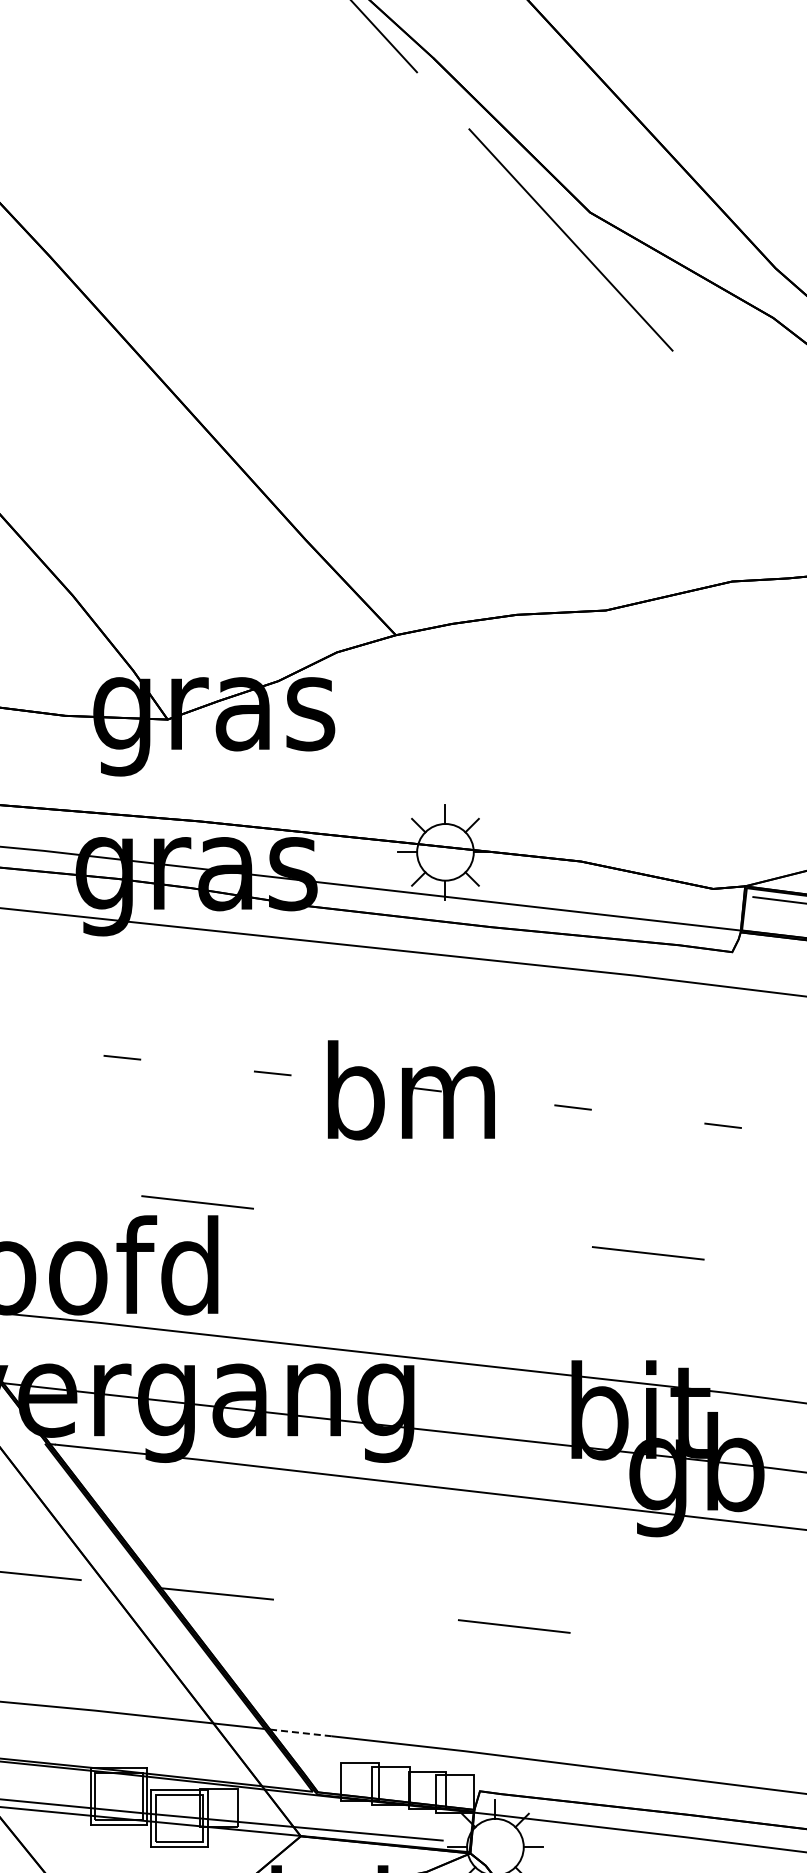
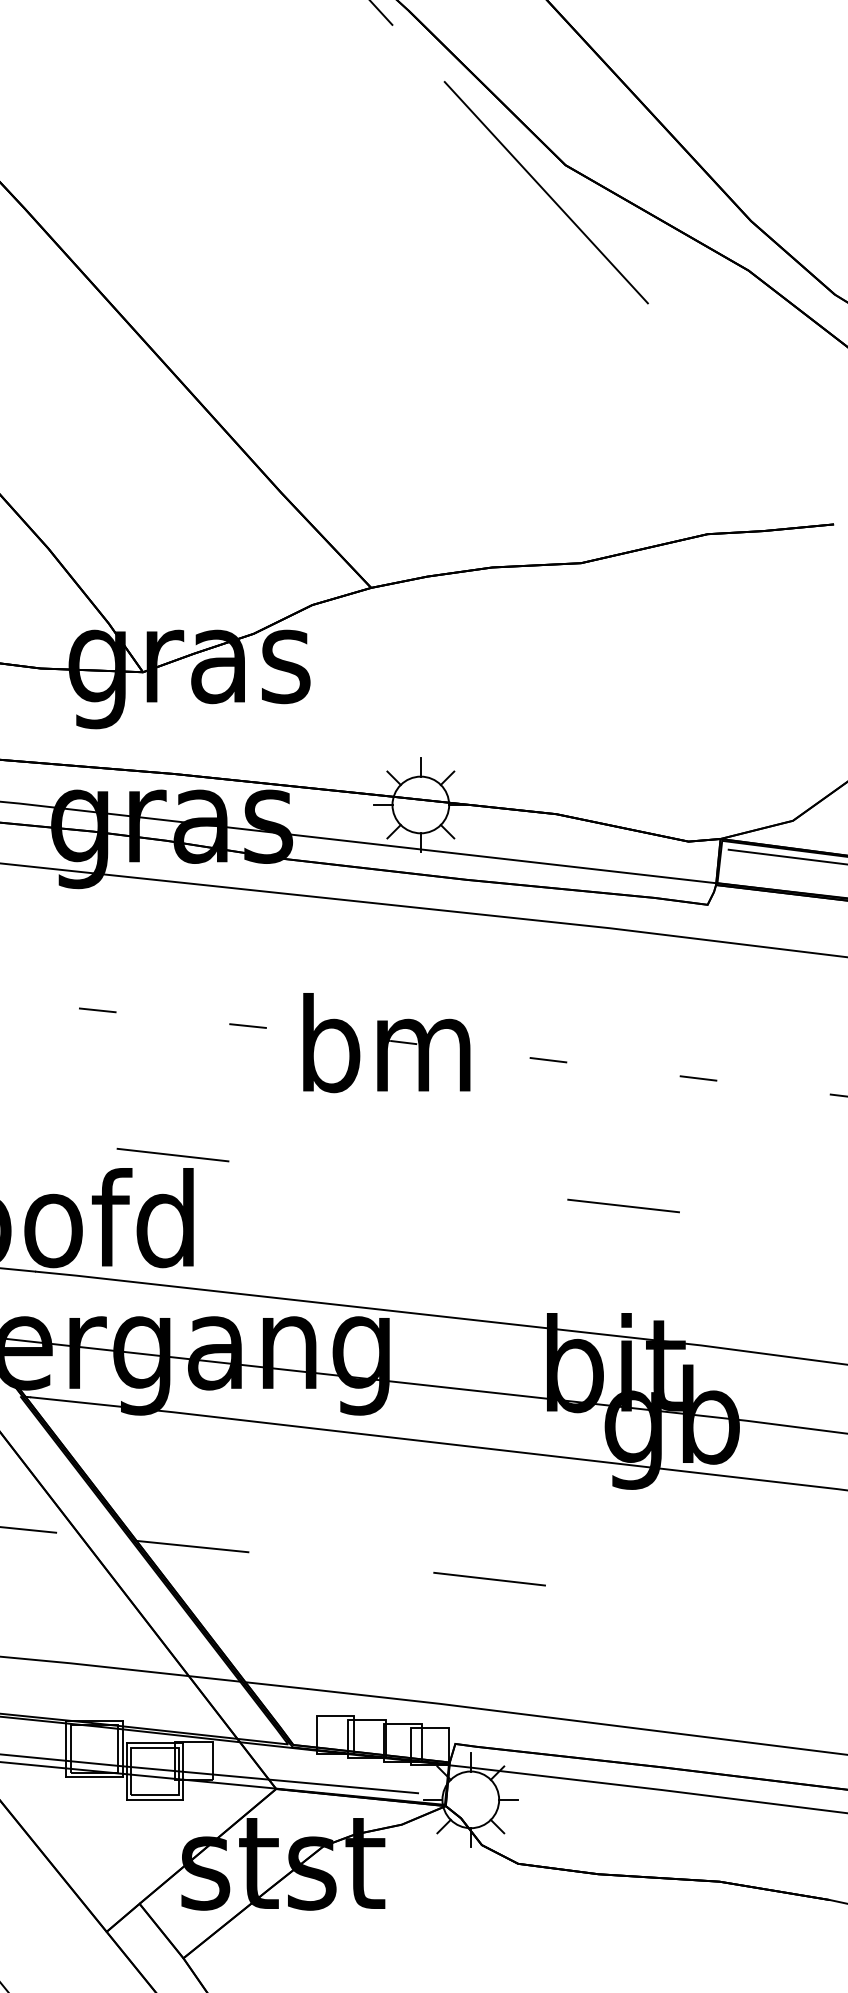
line: (301, 1732) -> (276, 1685), dashed -> solid

